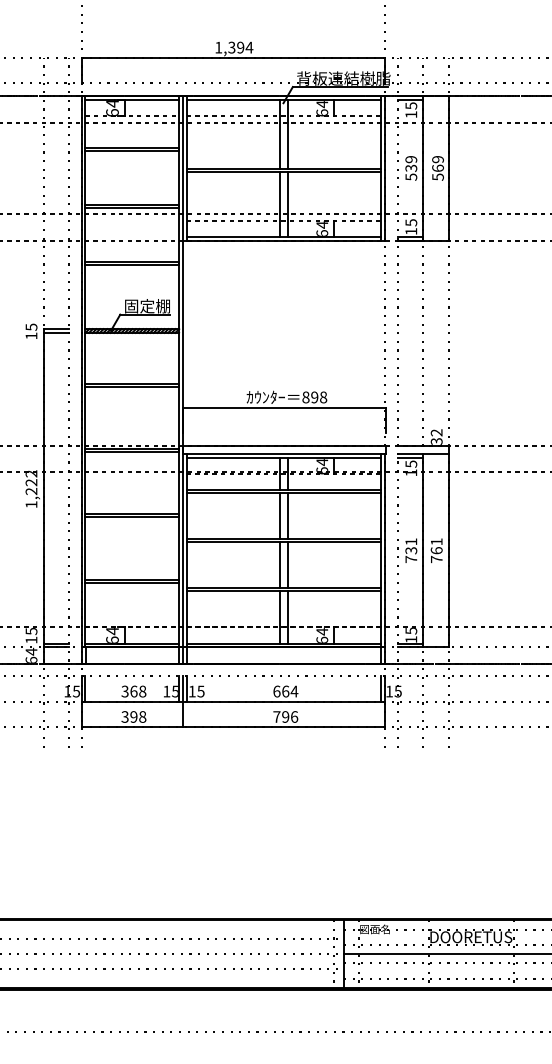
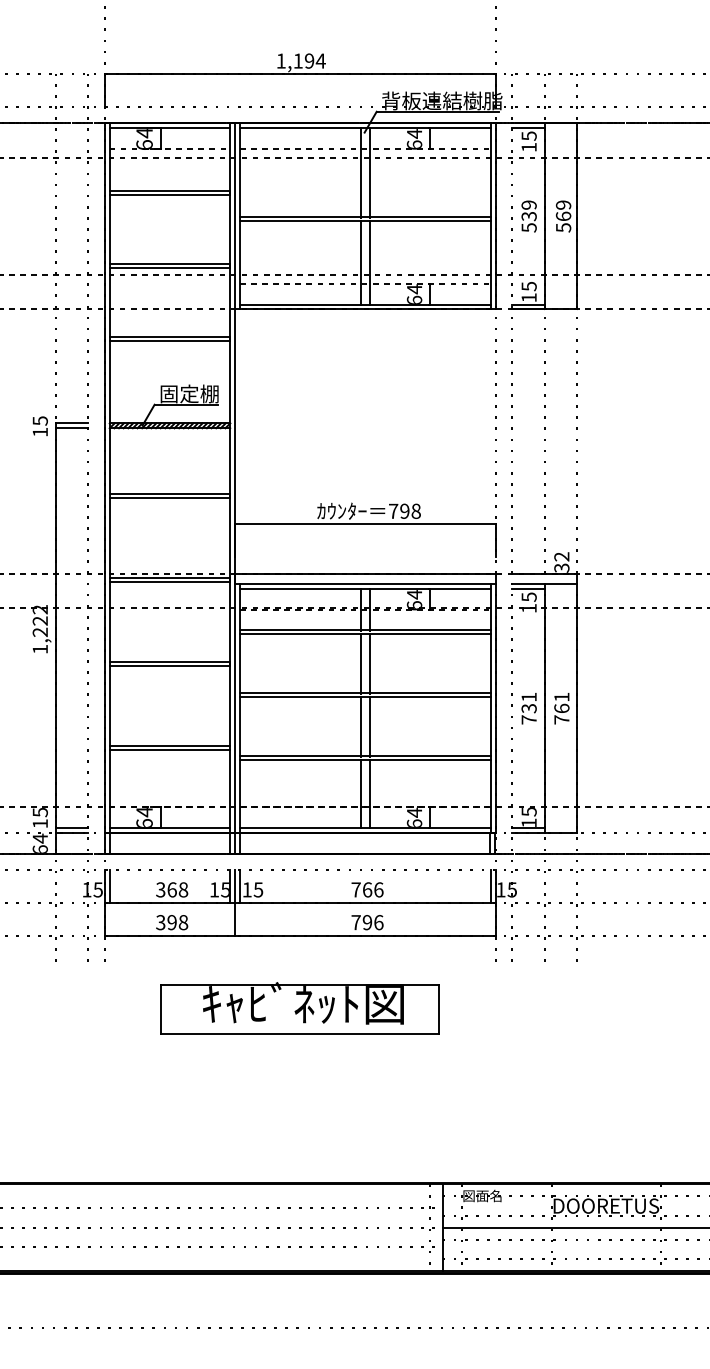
text: (231, 47) -> (297, 60), 1,394 -> 1,194
text: (305, 397) -> (392, 511), 898 -> 798
text: (285, 691) -> (367, 889), 664 -> 766
part: (232, 783) -> (299, 1008), added

